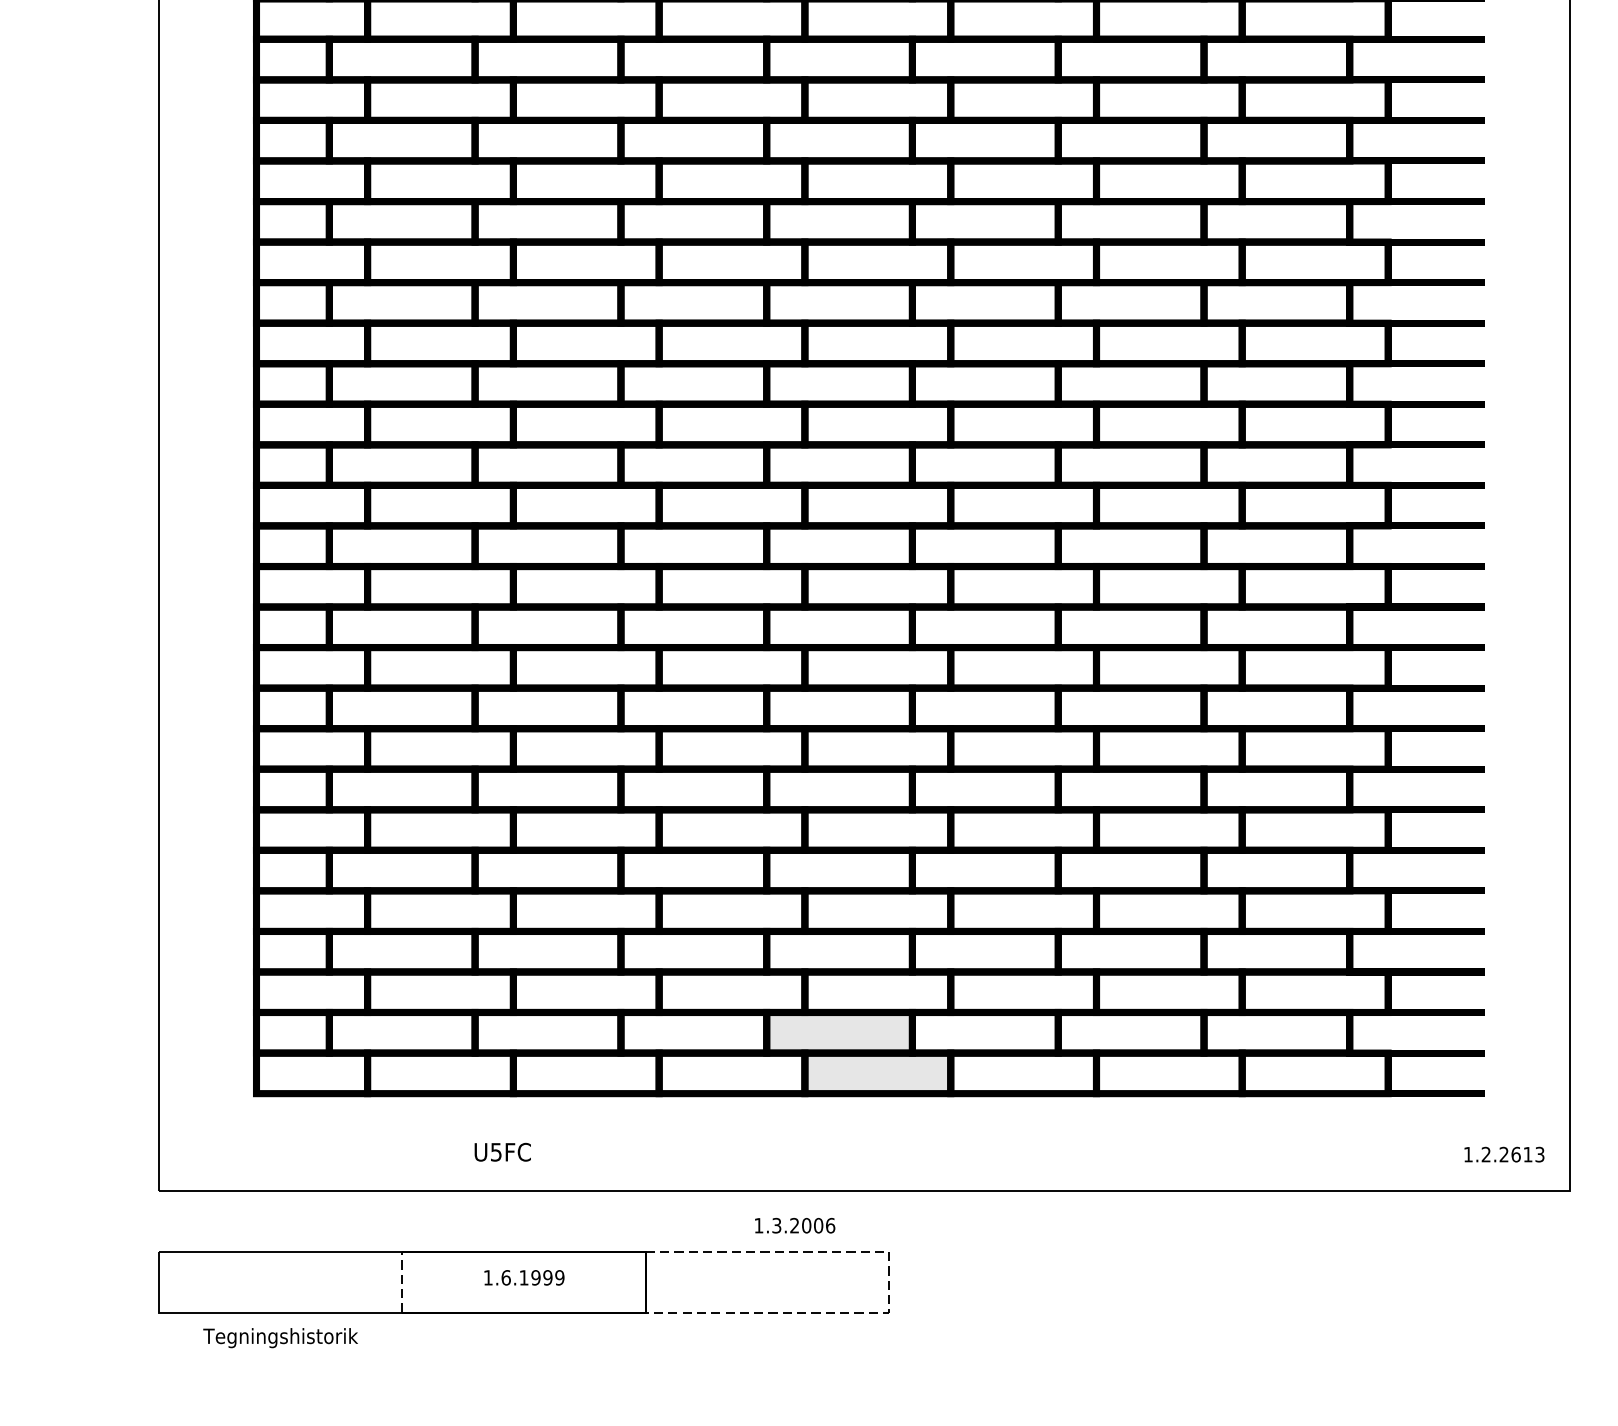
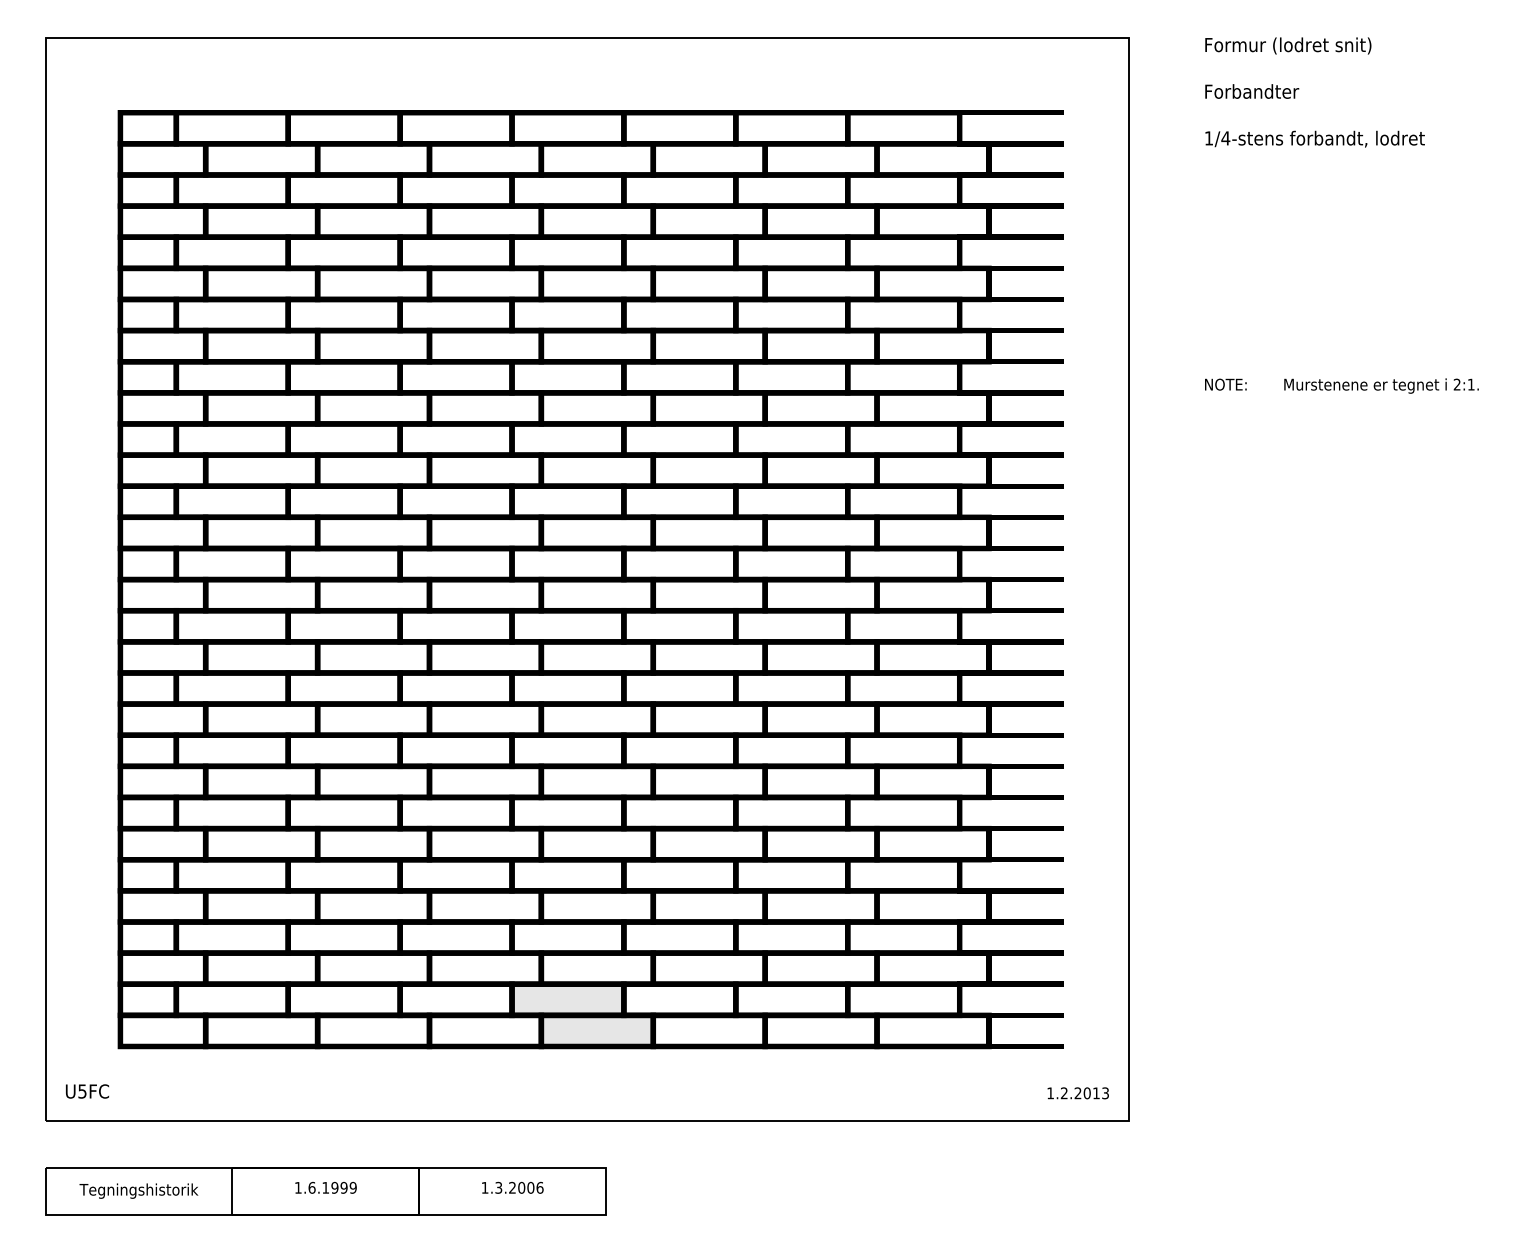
text: (502, 1152) -> (87, 1091), moved
text: (1515, 1153) -> (1086, 1092), 1.2.2613 -> 1.2.2013
text: (794, 1225) -> (512, 1187), moved
line: (402, 1281) -> (232, 1190), dashed -> solid
line: (888, 1282) -> (605, 1191), dashed -> solid
text: (280, 1337) -> (138, 1190), moved

